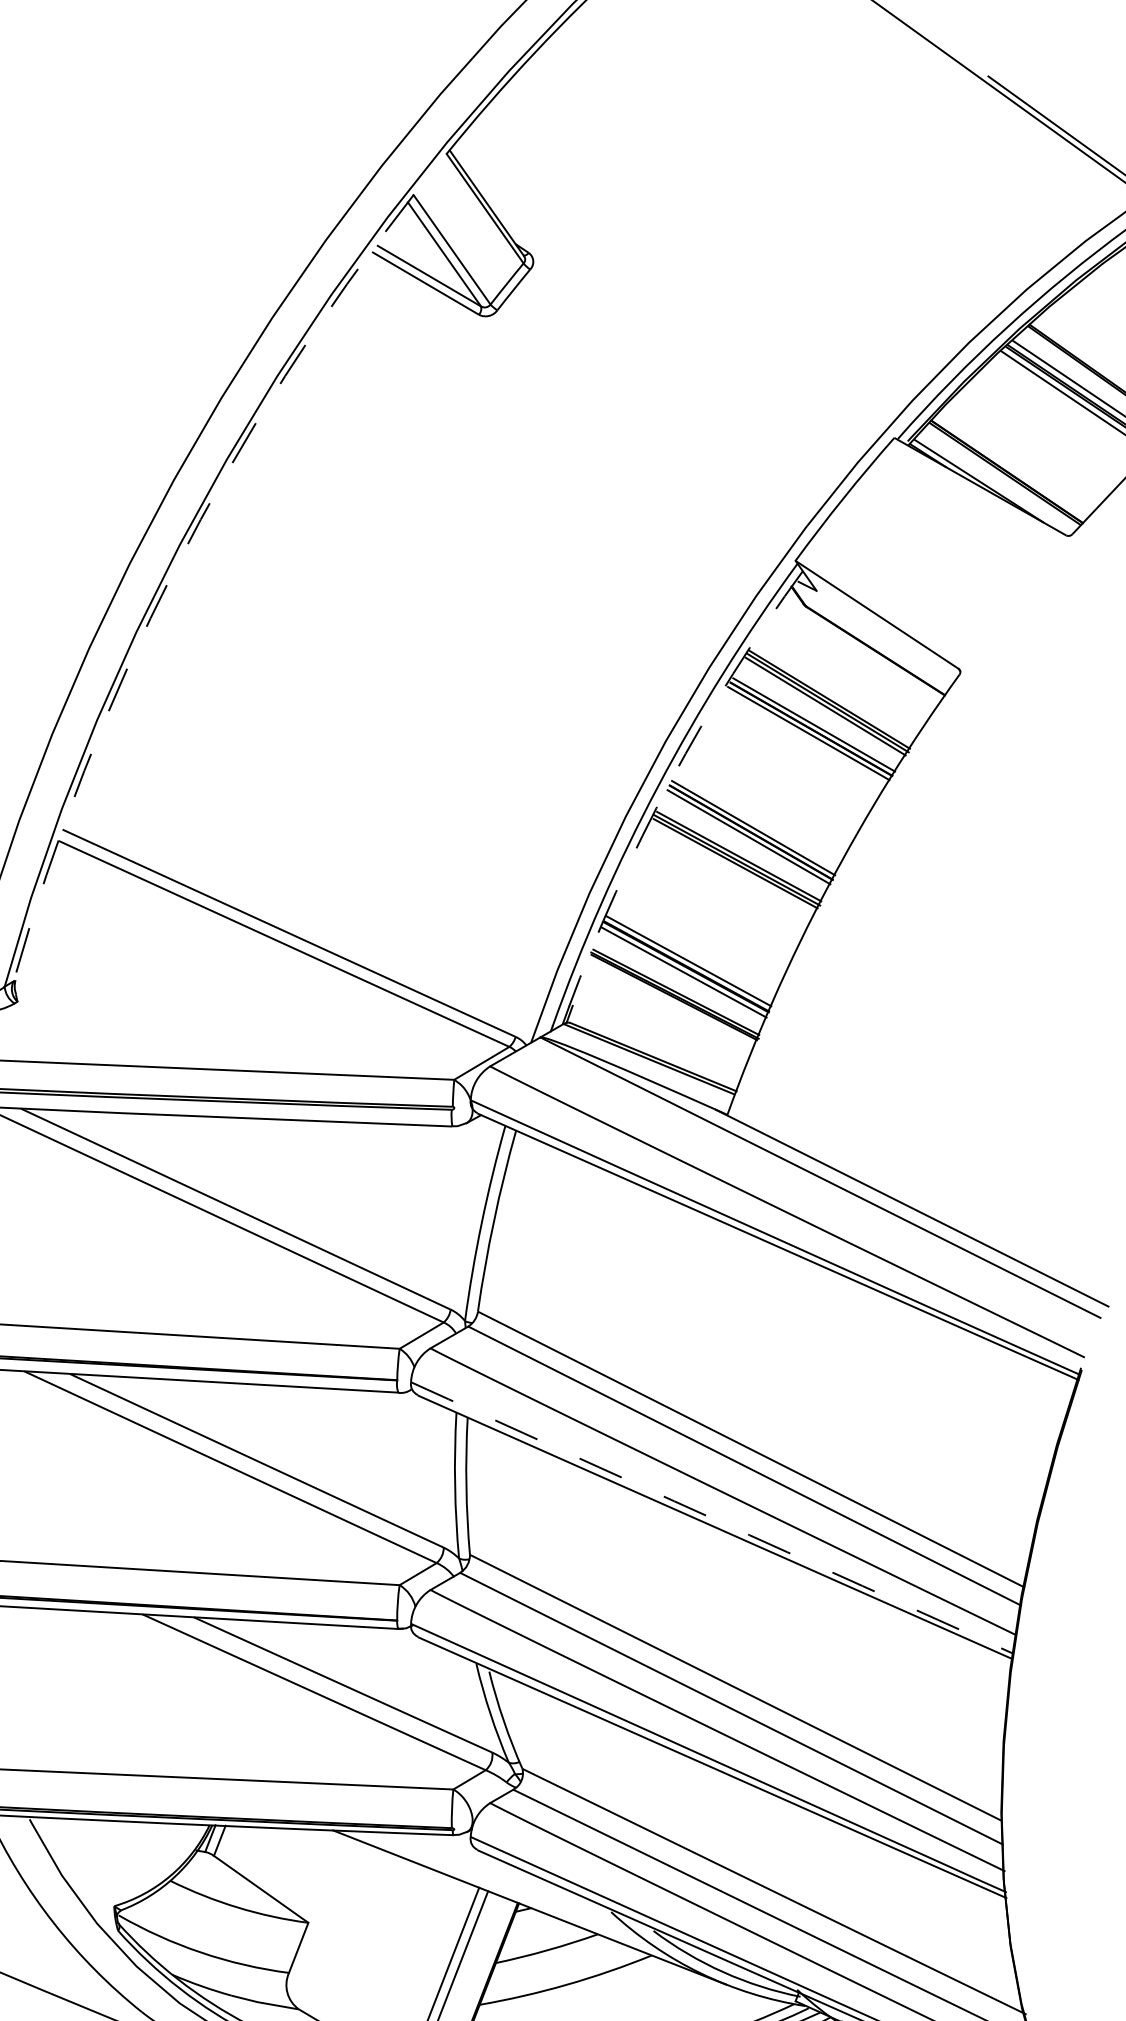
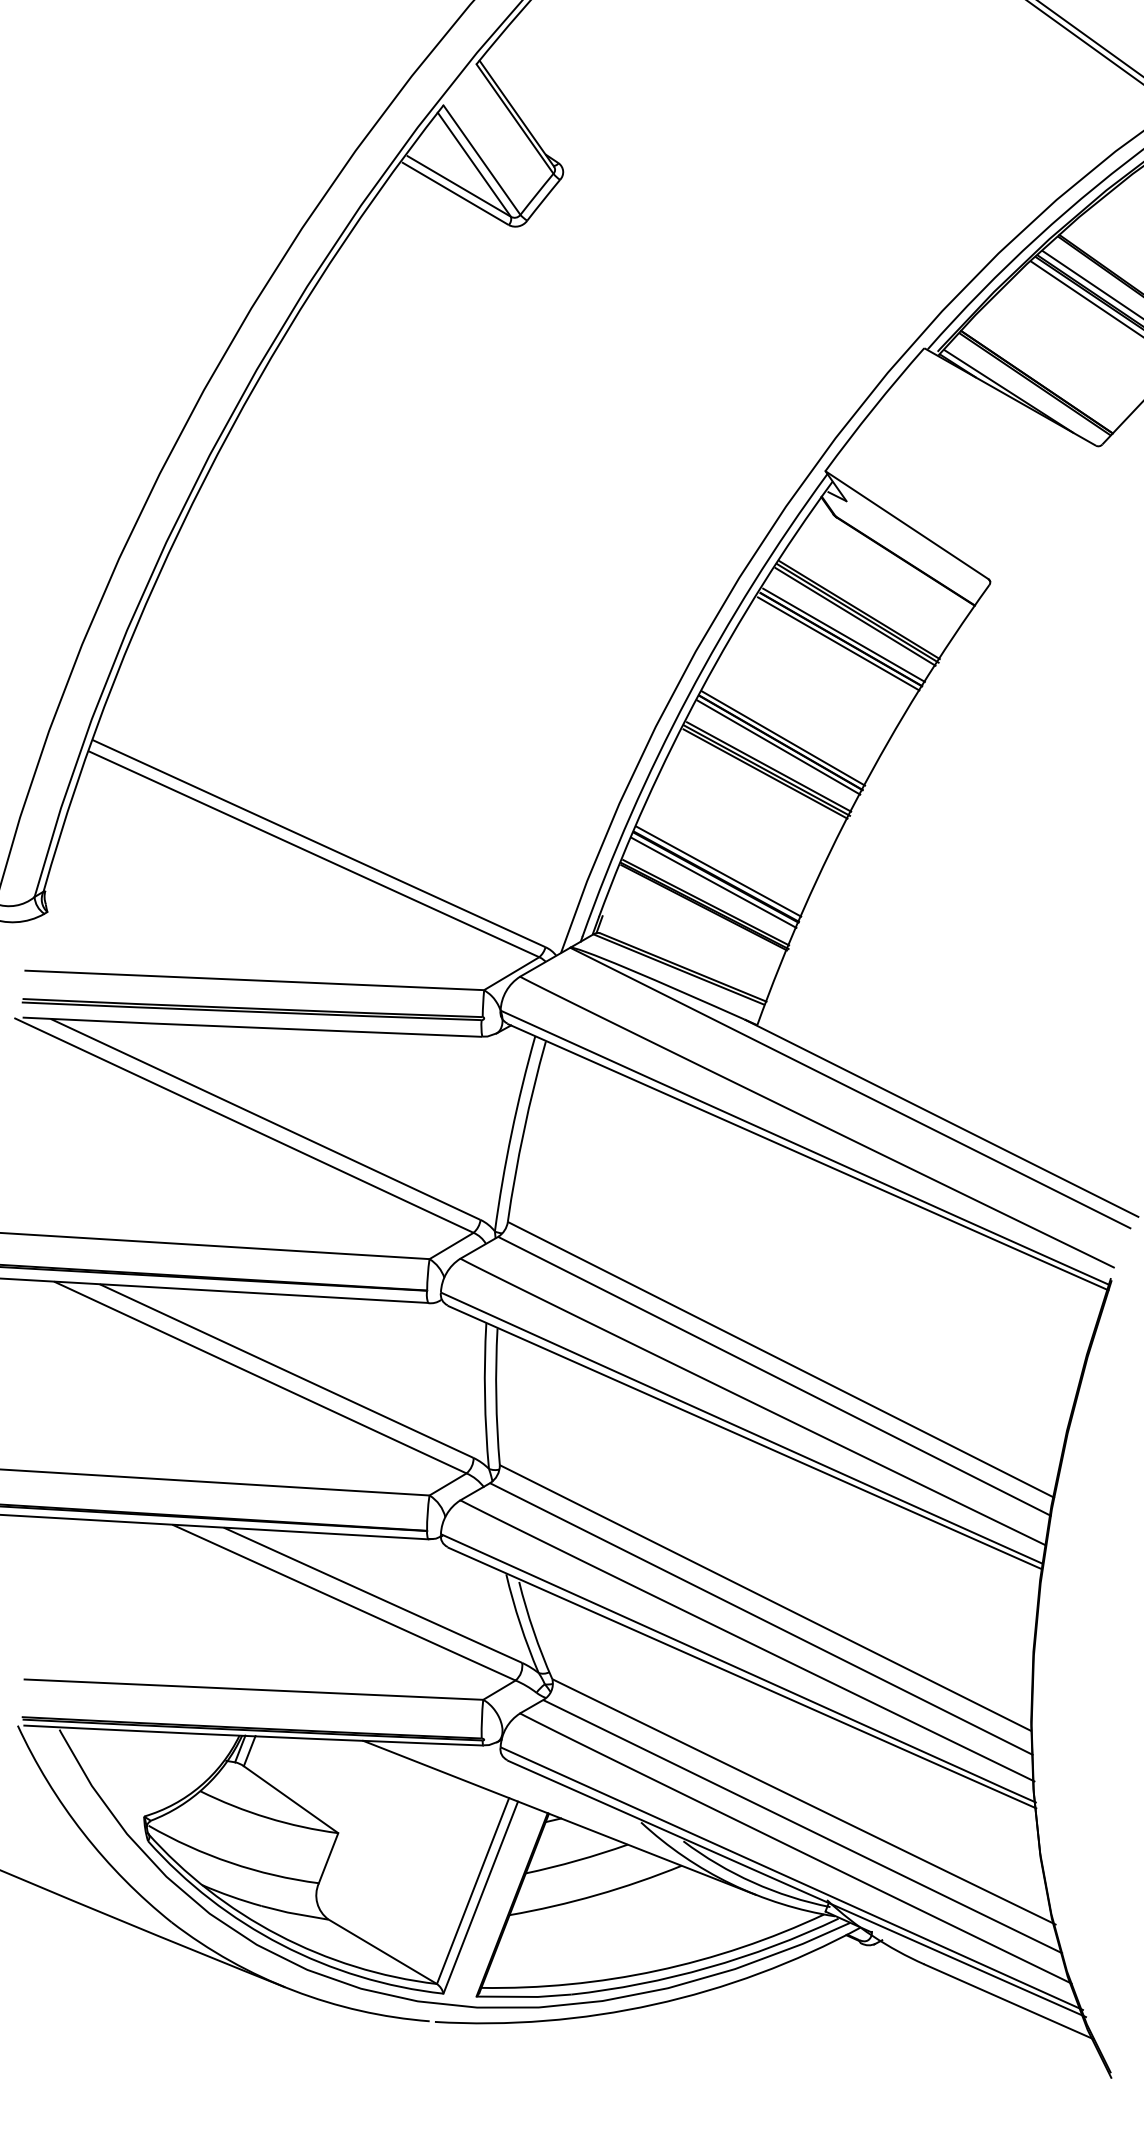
arc: (174, 568) -> (204, 478), dashed -> solid
arc: (670, 781) -> (700, 691), dashed -> solid
arc: (711, 1518) -> (741, 1428), dashed -> solid

